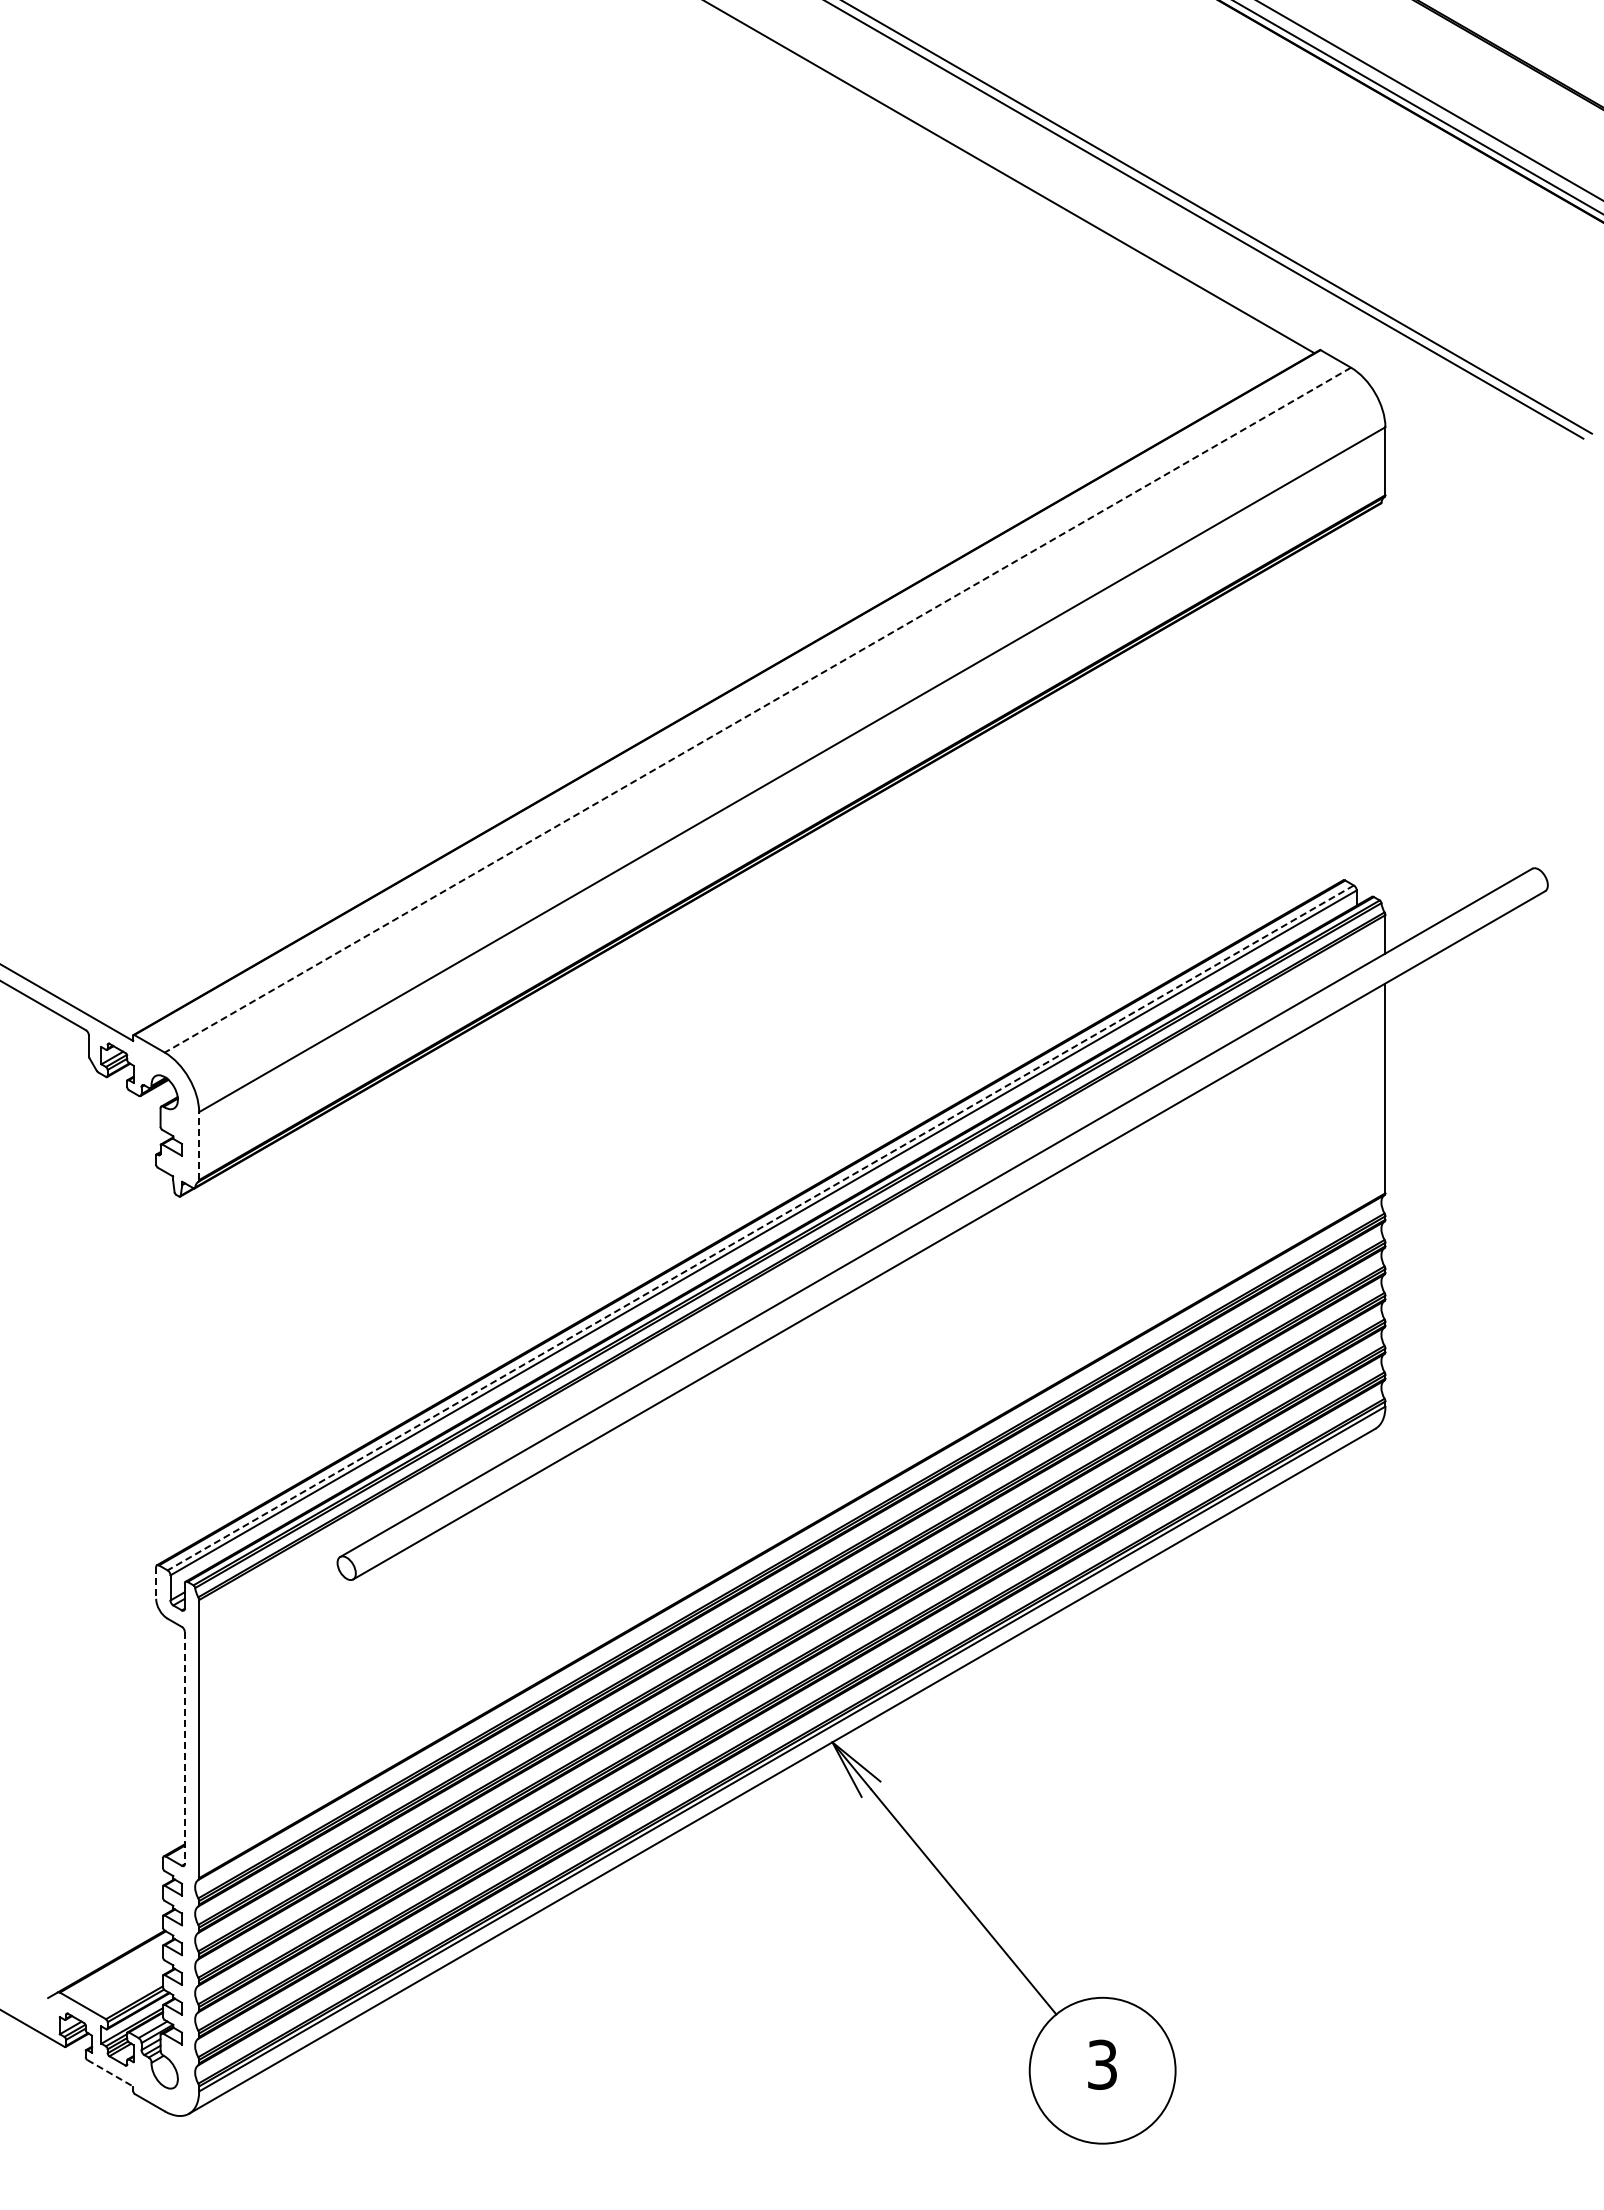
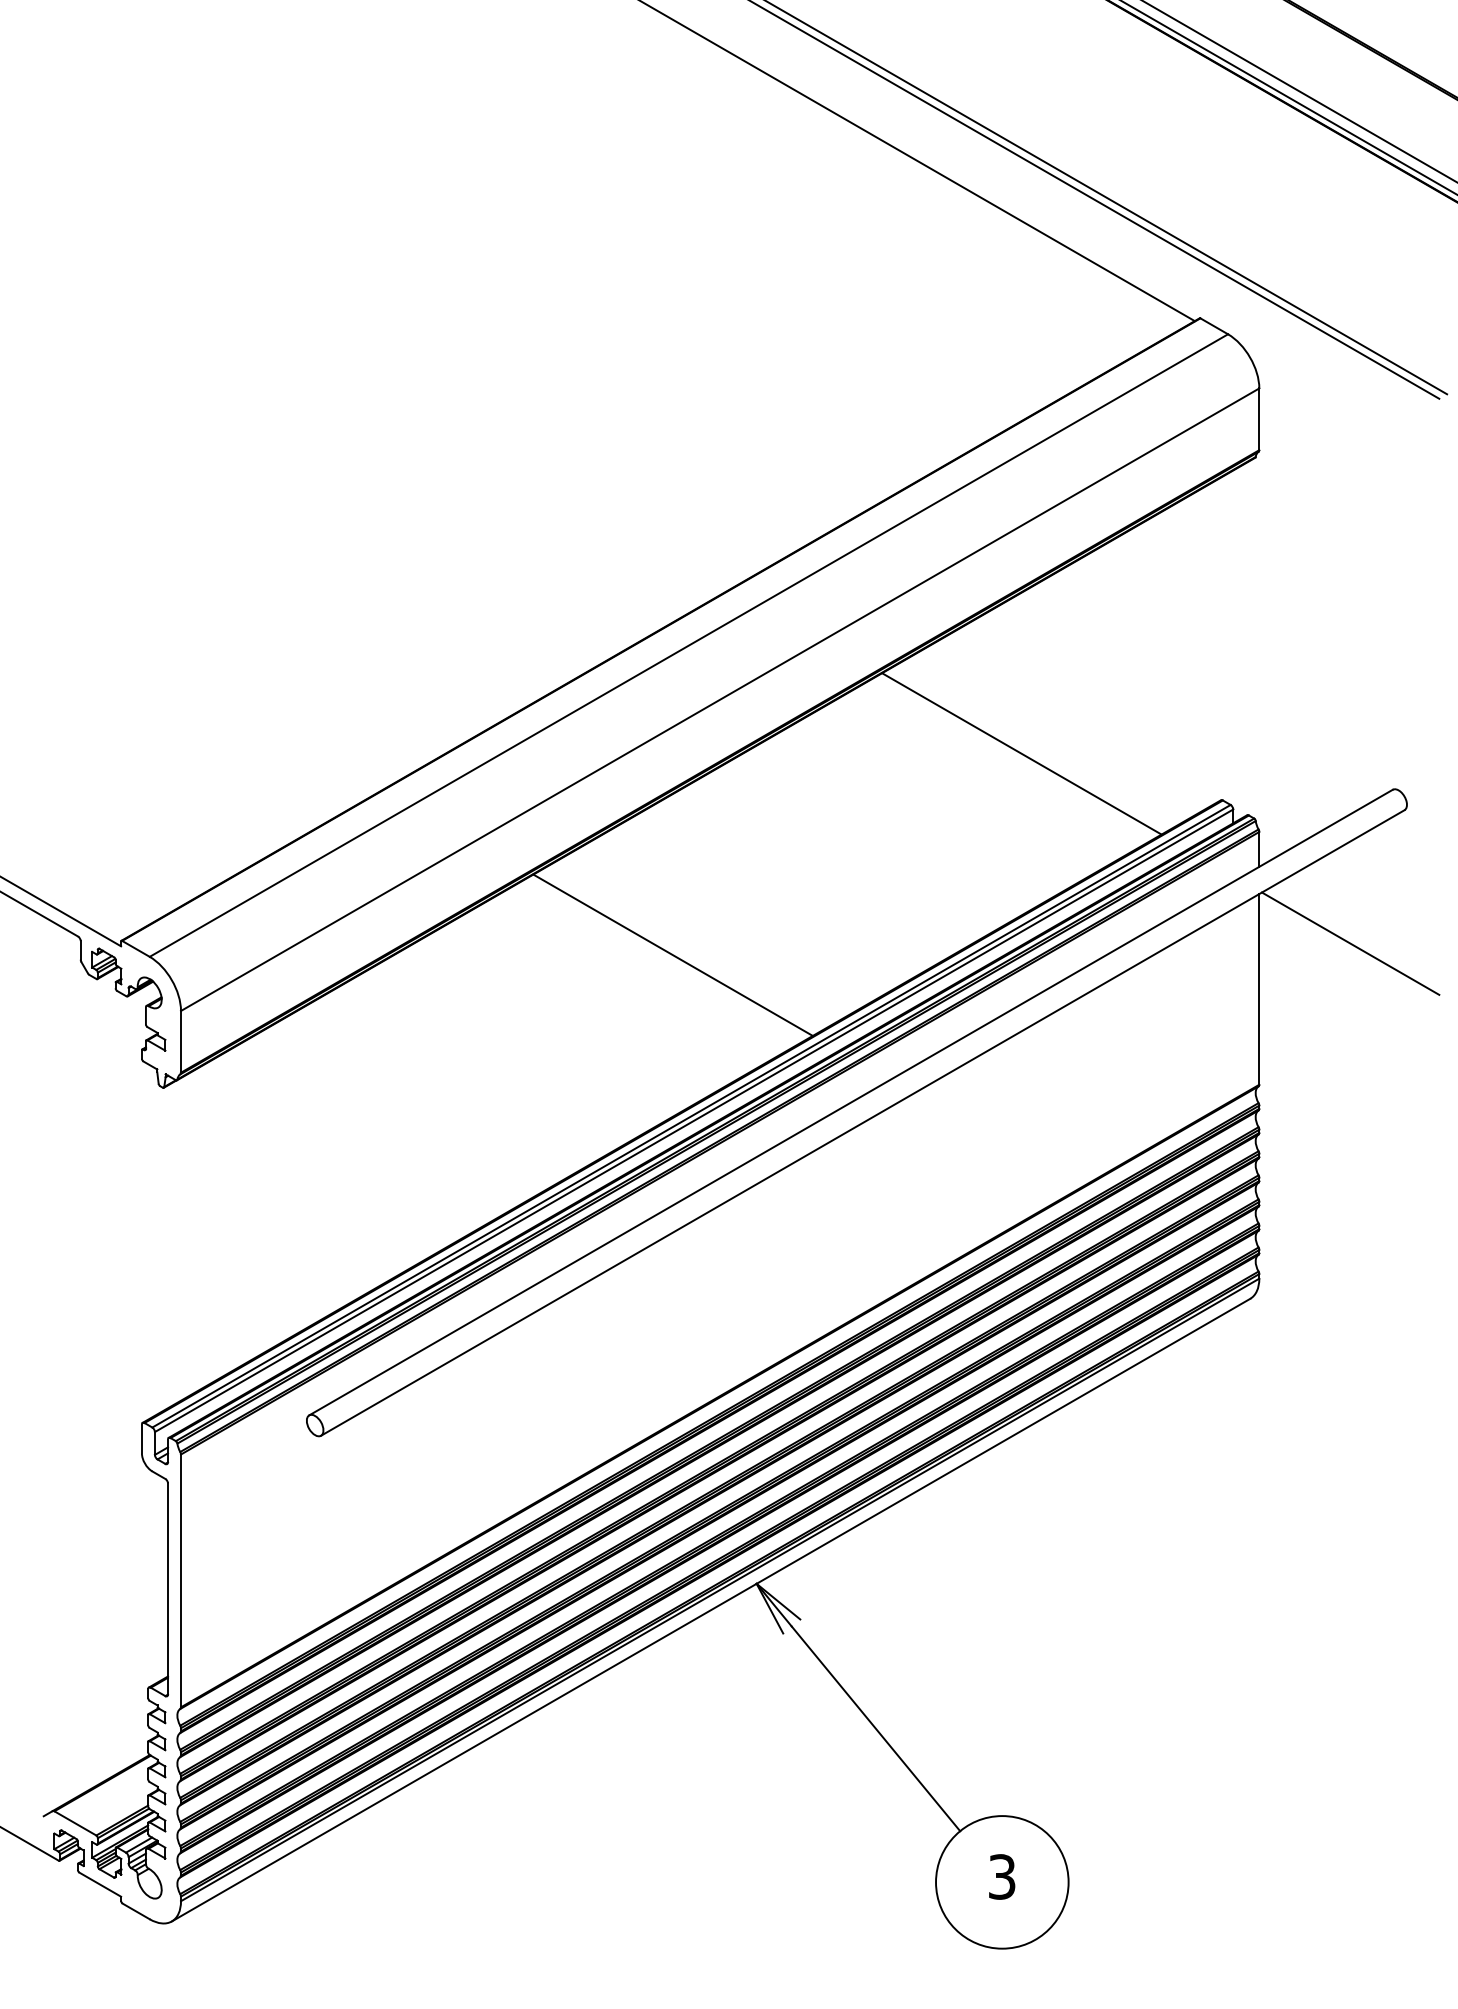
line: (757, 710) -> (688, 645), dashed -> solid
line: (1123, 829) -> (1021, 754), added
line: (1485, 1037) -> (1350, 943), added
line: (740, 1050) -> (673, 954), added
line: (199, 1146) -> (181, 1042), dashed -> solid
line: (760, 1227) -> (691, 1115), dashed -> solid
line: (156, 1582) -> (142, 1438), dashed -> solid
line: (184, 1748) -> (167, 1589), dashed -> solid
line: (110, 2073) -> (100, 1884), dashed -> solid

